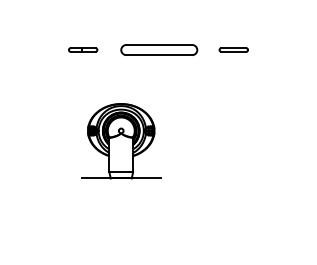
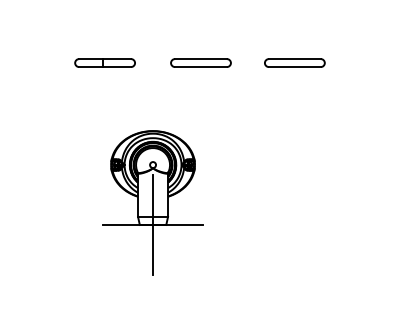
part: (82, 49) -> (104, 62), size x1.67
part: (158, 49) -> (200, 62), size x0.62
part: (233, 49) -> (294, 62), size x1.67
line: (121, 178) -> (153, 224), added

